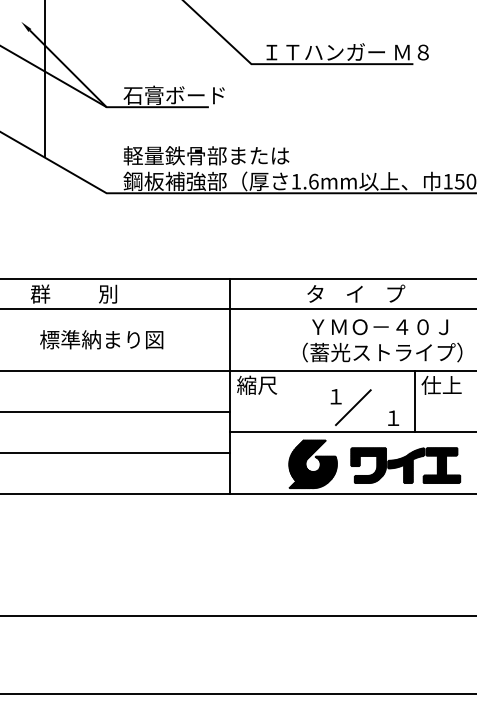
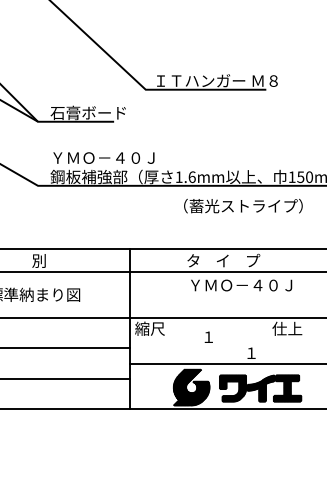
text: (206, 155) -> (112, 157), 軽量鉄骨部または -> ＹＭＯ－４０Ｊ
text: (382, 352) -> (243, 206), moved
line: (414, 401) -> (267, 340), removed
line: (352, 407) -> (220, 345), removed

